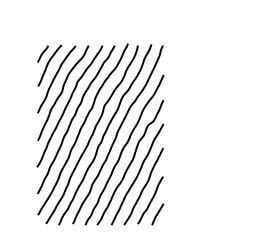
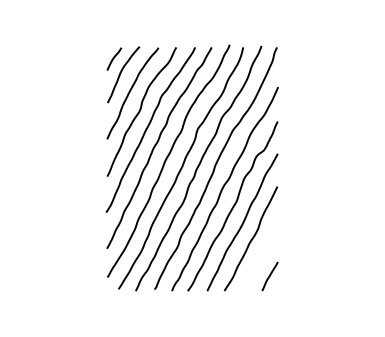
curve: (150, 200) -> (260, 257), removed

